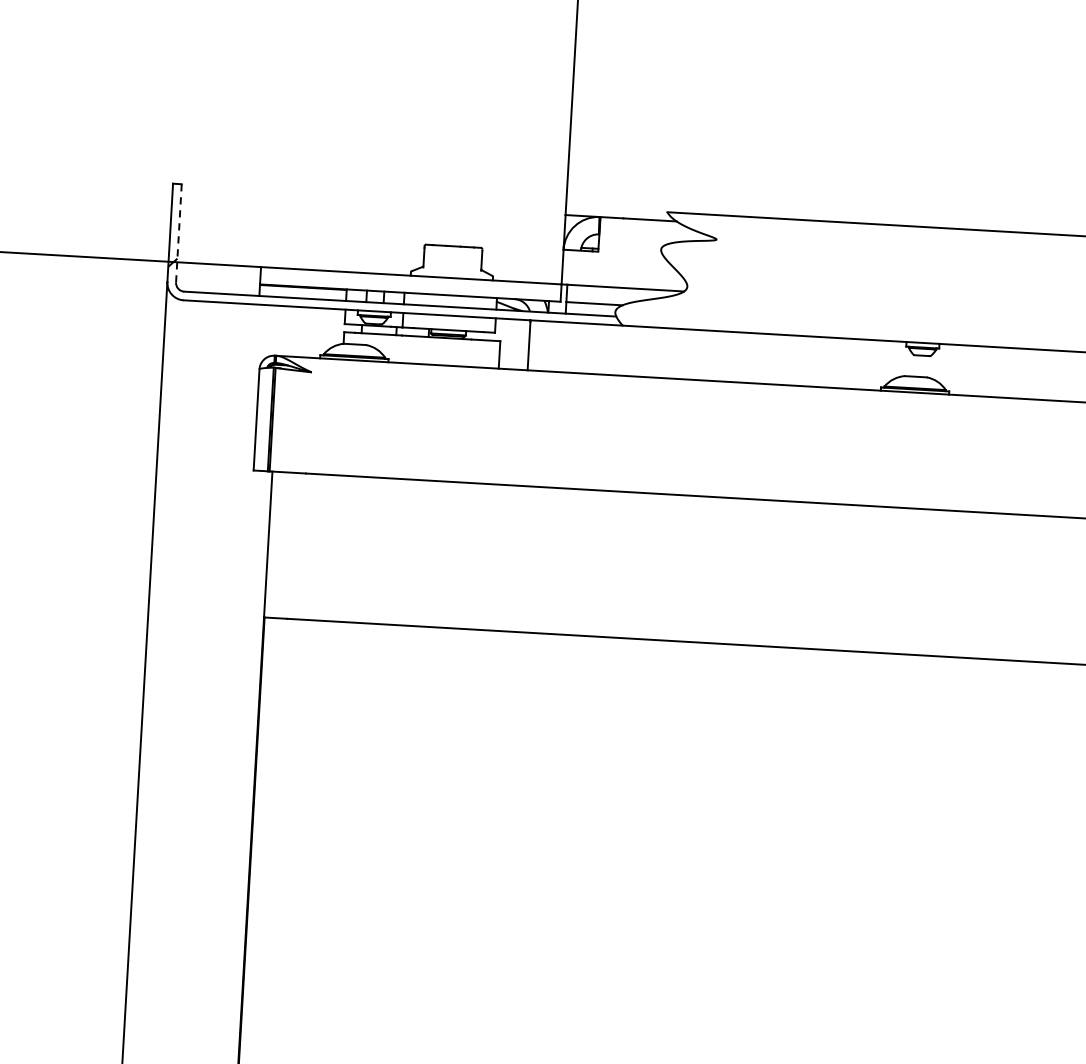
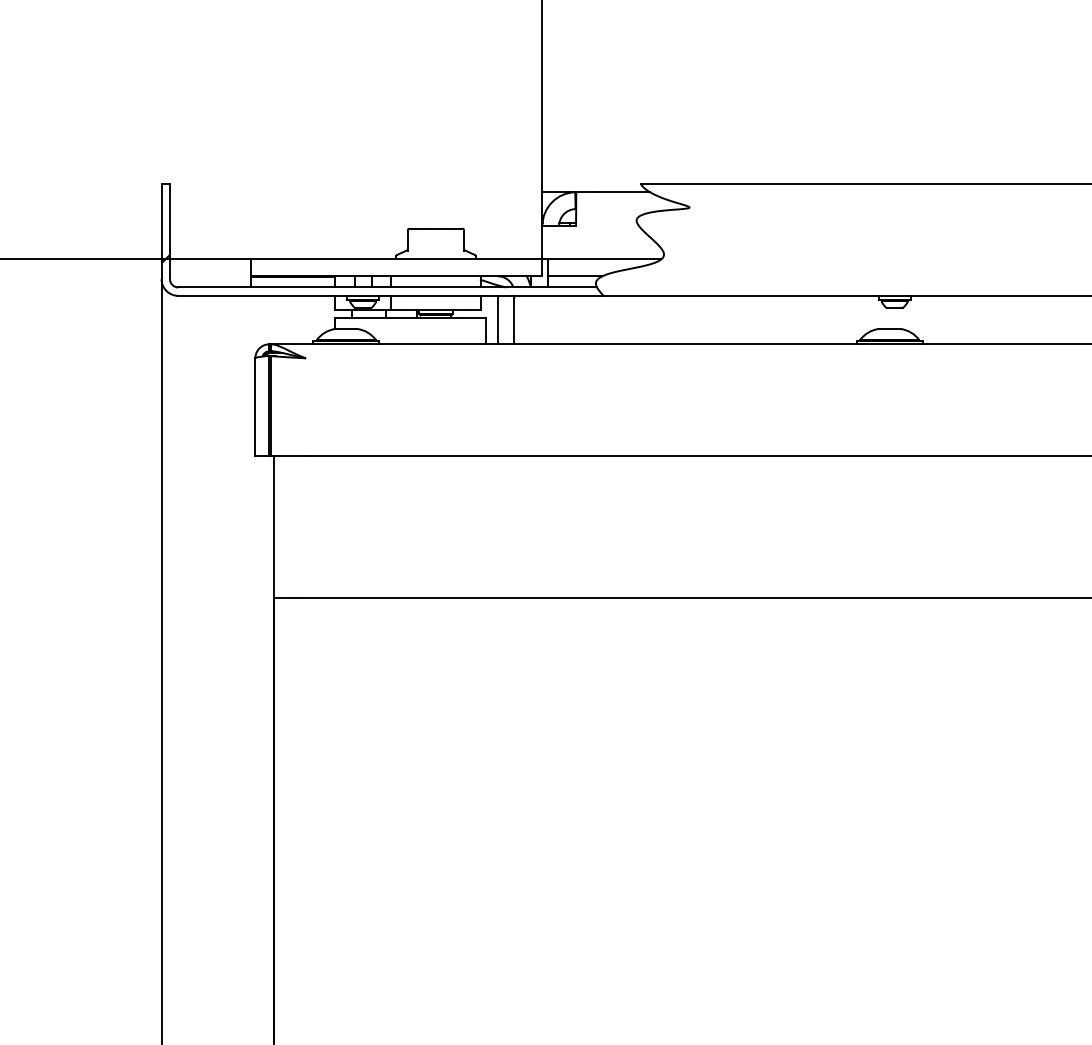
line: (178, 233) -> (169, 231), dashed -> solid
line: (511, 343) -> (497, 319), added

